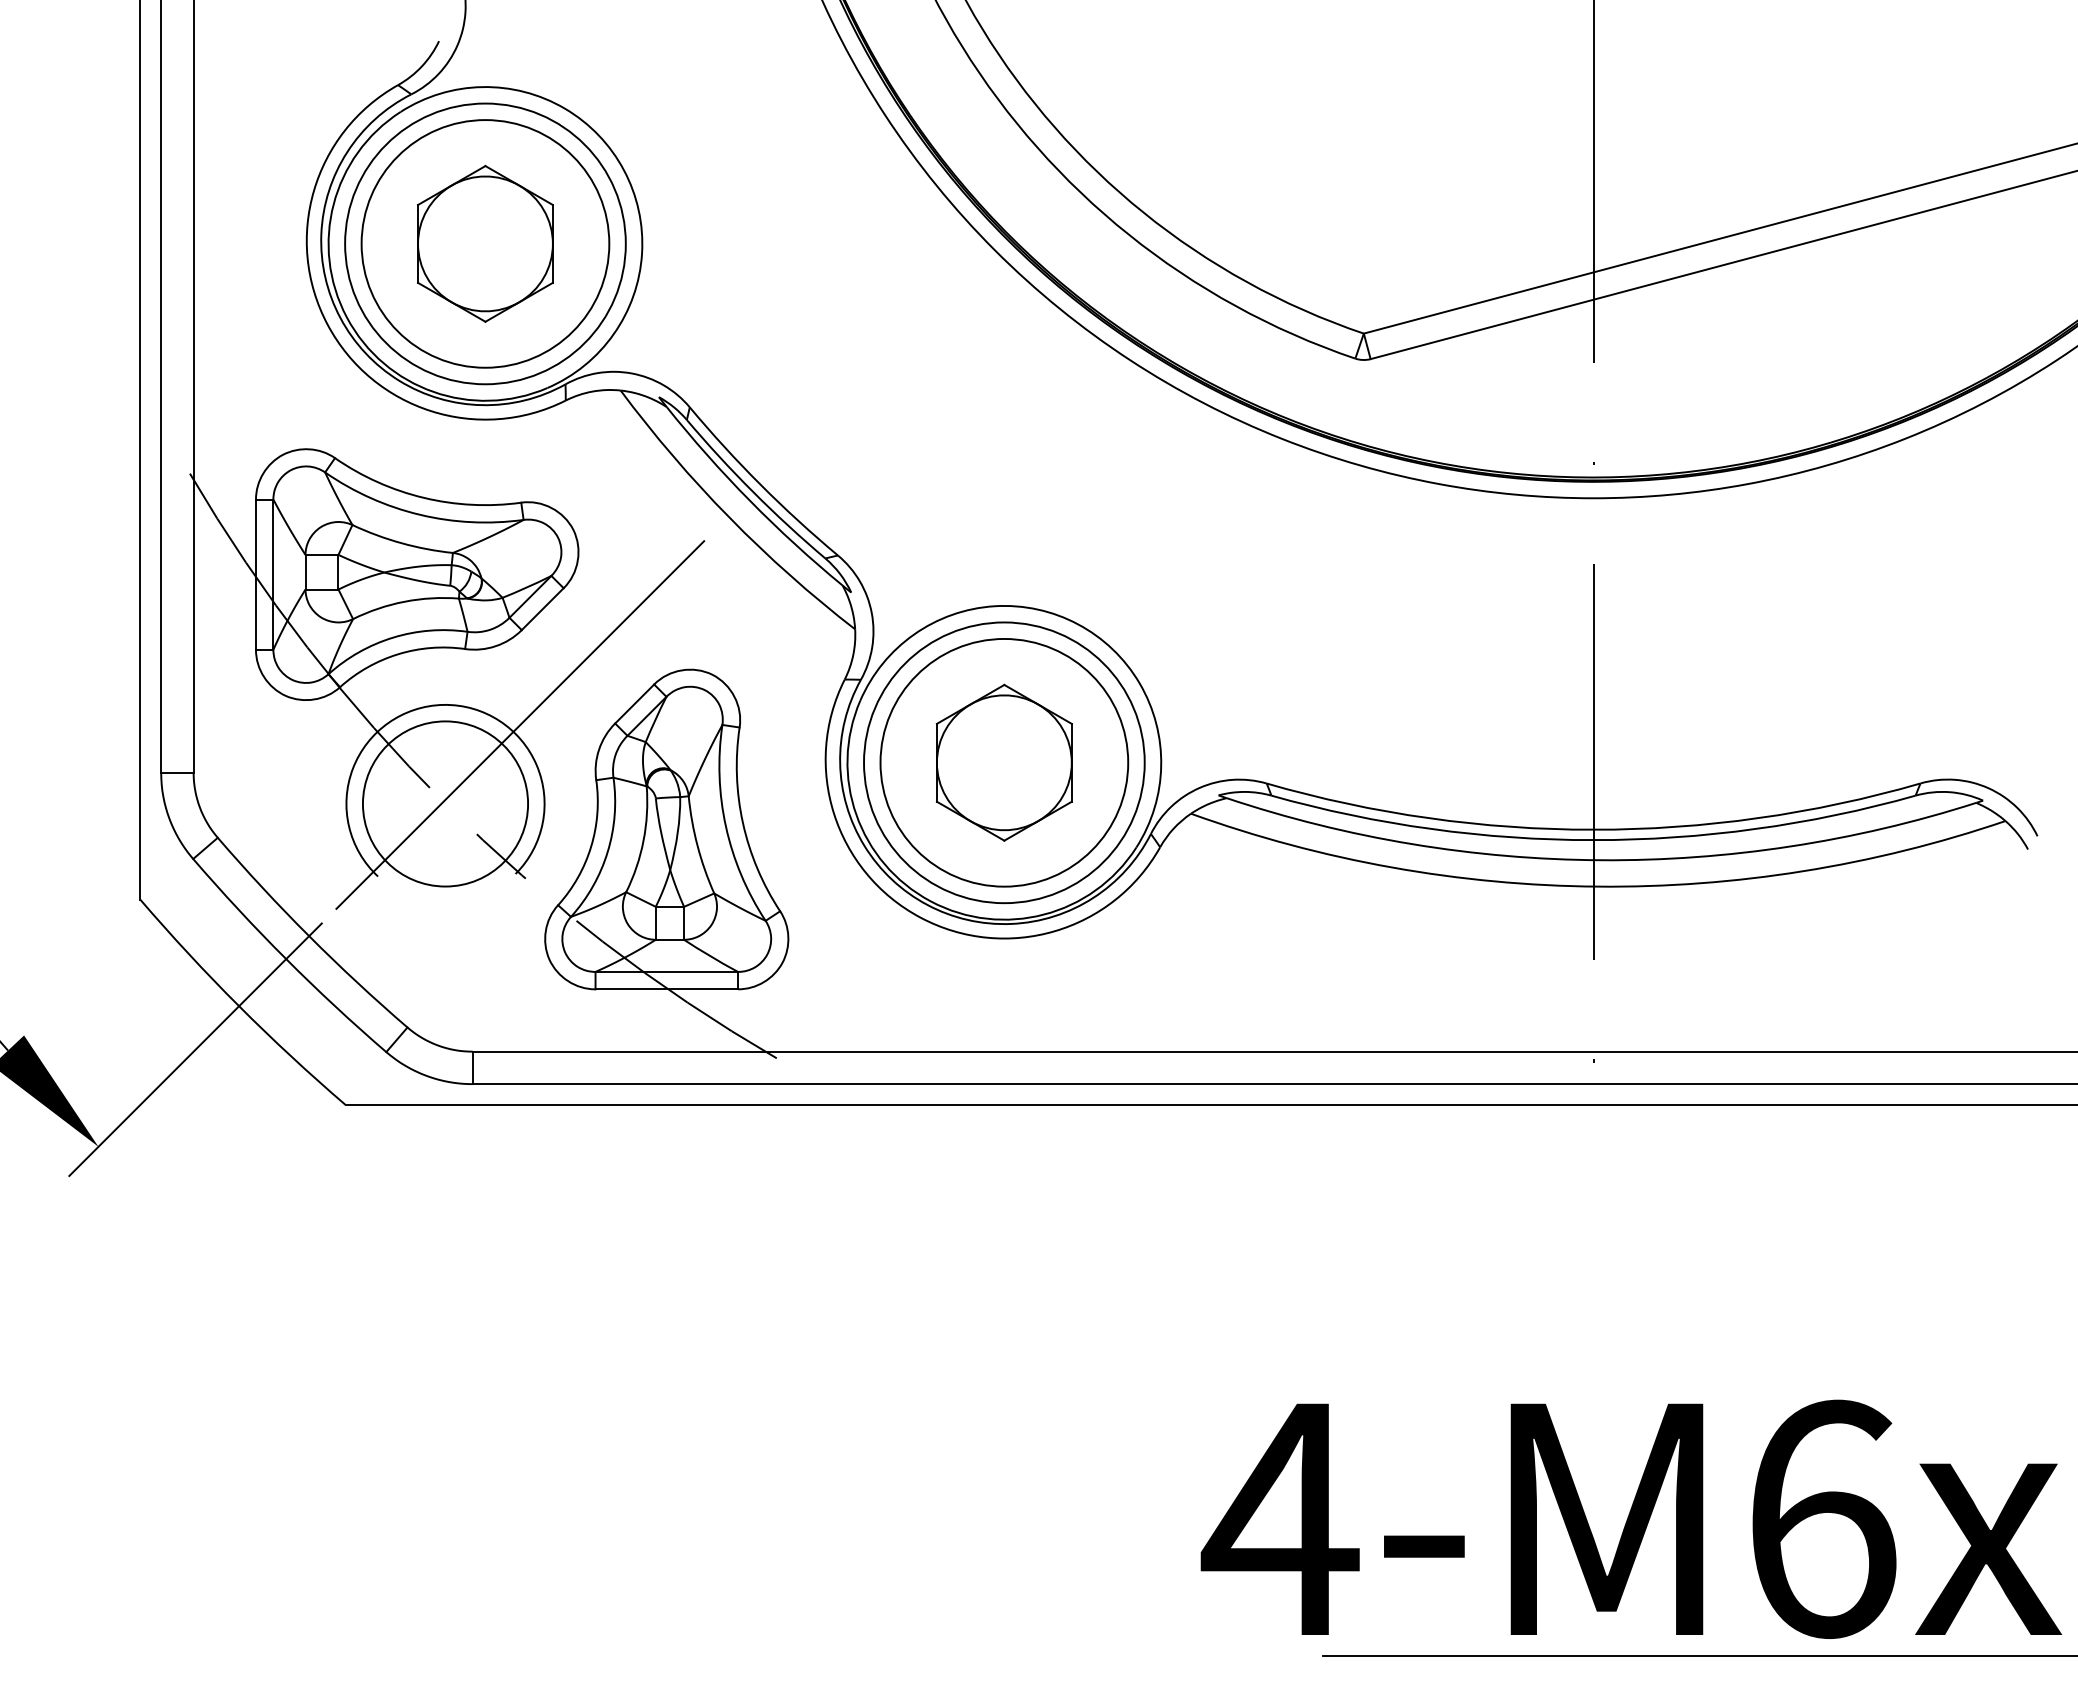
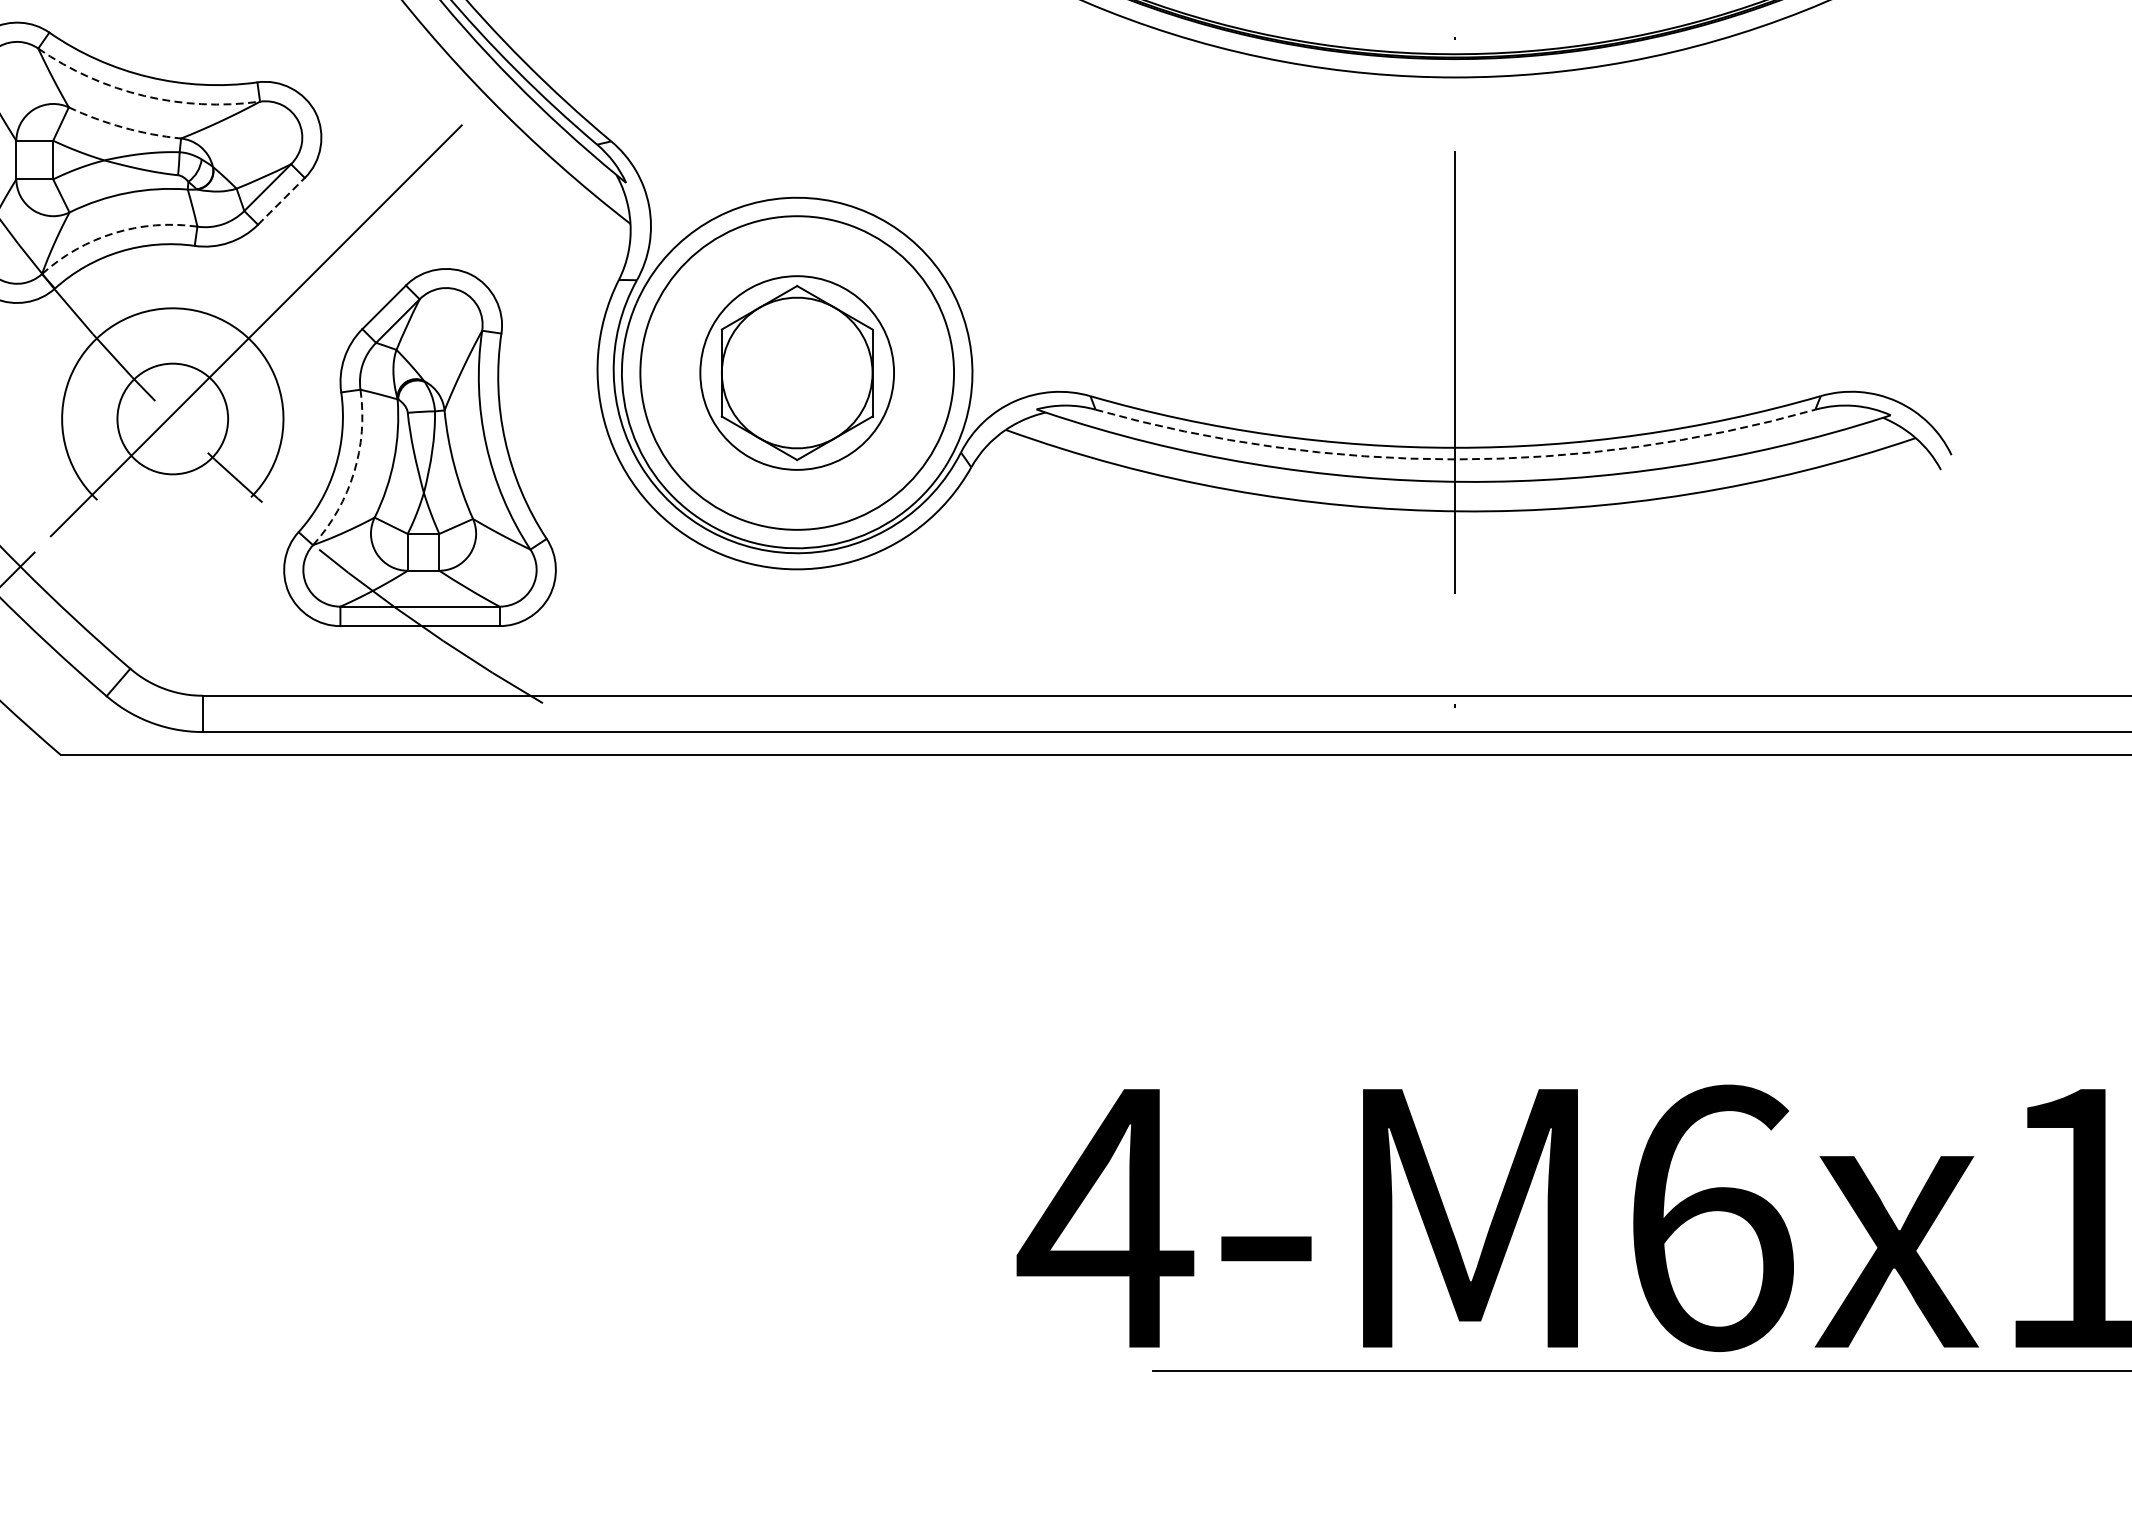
arc: (419, 514) -> (143, 95), solid -> dashed
arc: (401, 543) -> (123, 127), solid -> dashed
line: (542, 609) -> (281, 201), solid -> dashed
arc: (393, 637) -> (114, 233), solid -> dashed
circle: (1004, 762) -> (797, 372), size x0.7
circle: (445, 803) -> (172, 418), size x0.6
arc: (1593, 840) -> (1455, 459), solid -> dashed
arc: (607, 852) -> (353, 473), solid -> dashed

